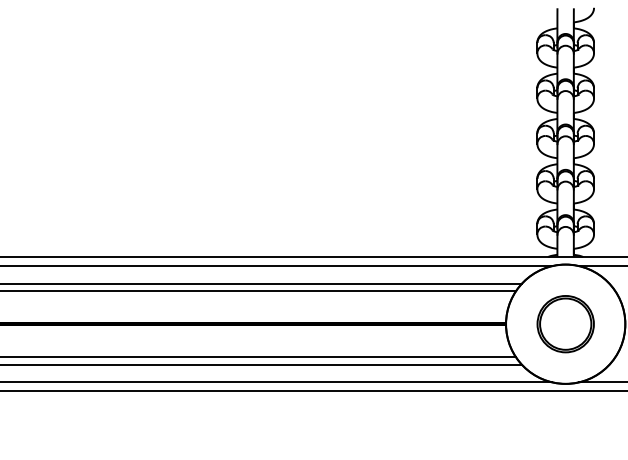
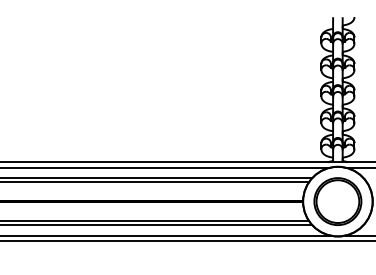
part: (564, 324) -> (337, 201), size x1.43

